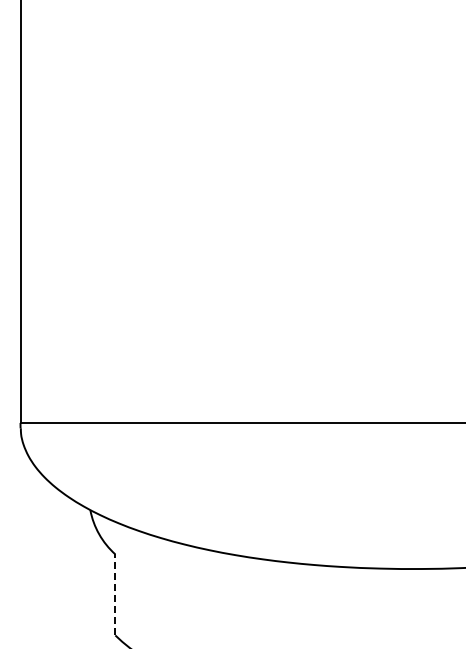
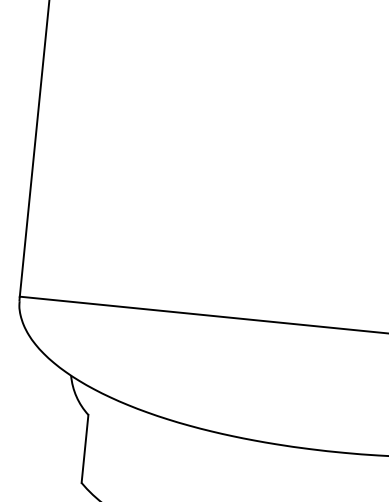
line: (115, 594) -> (85, 448), dashed -> solid

